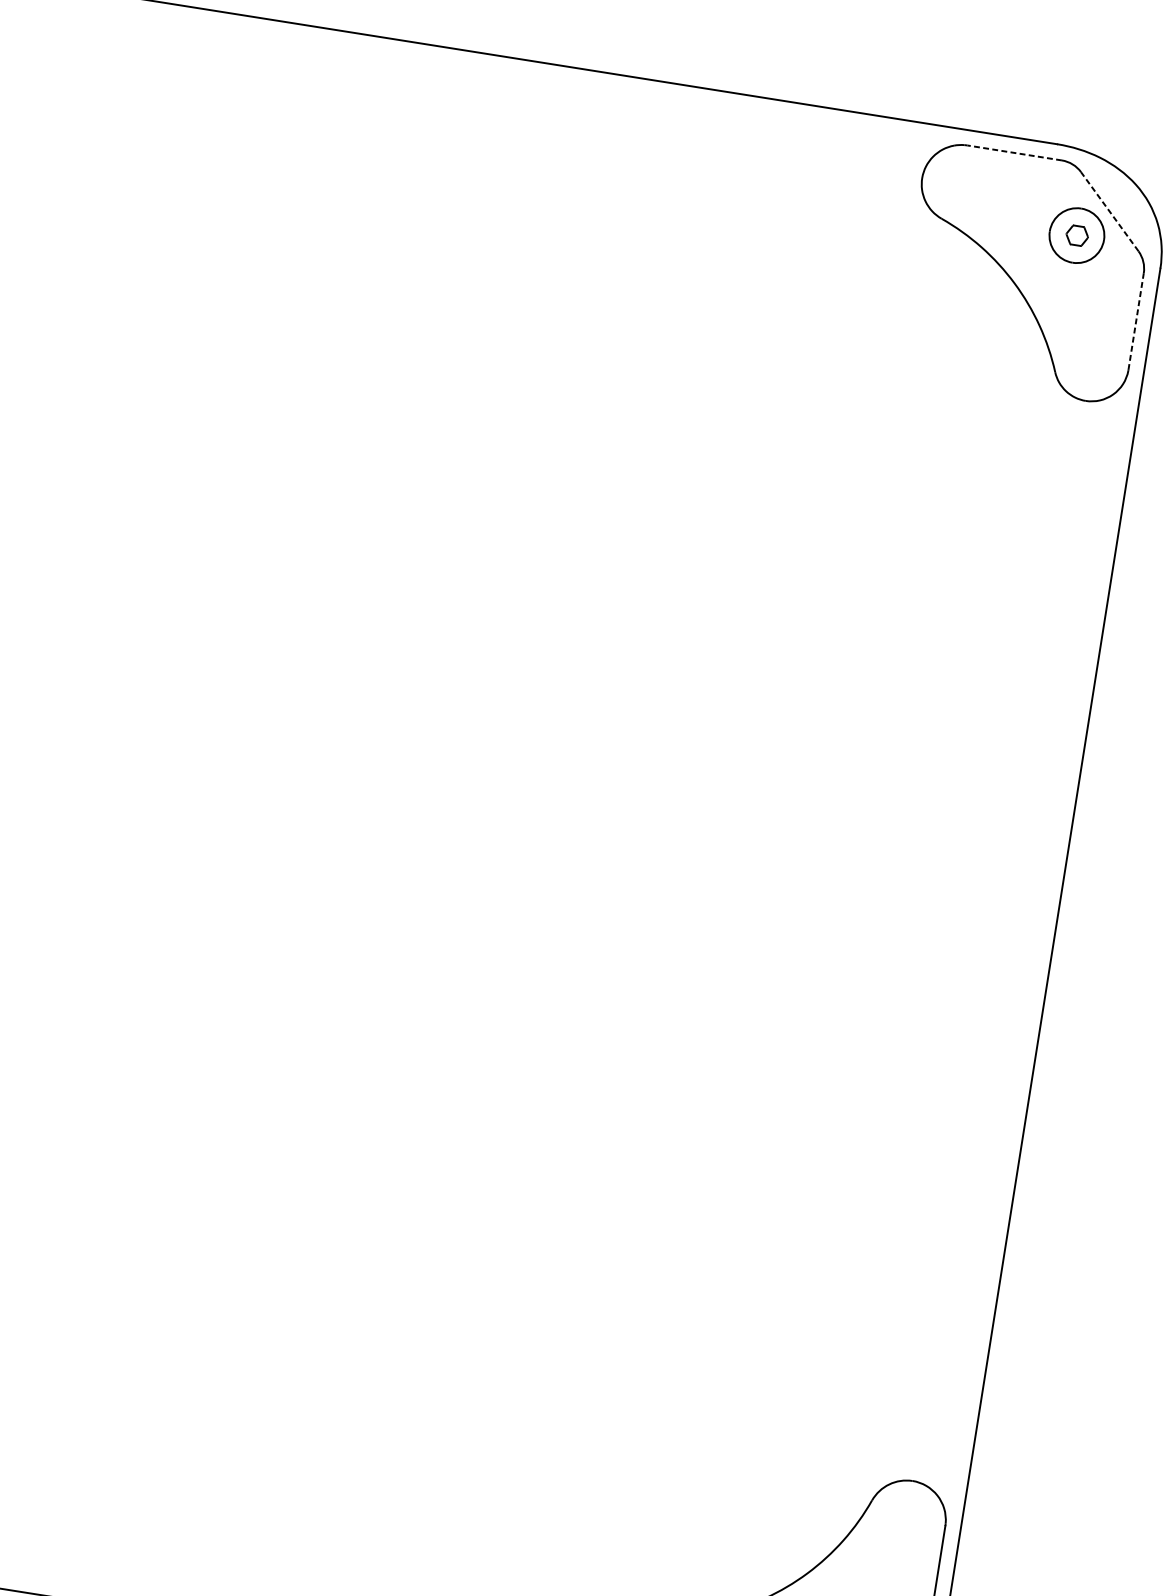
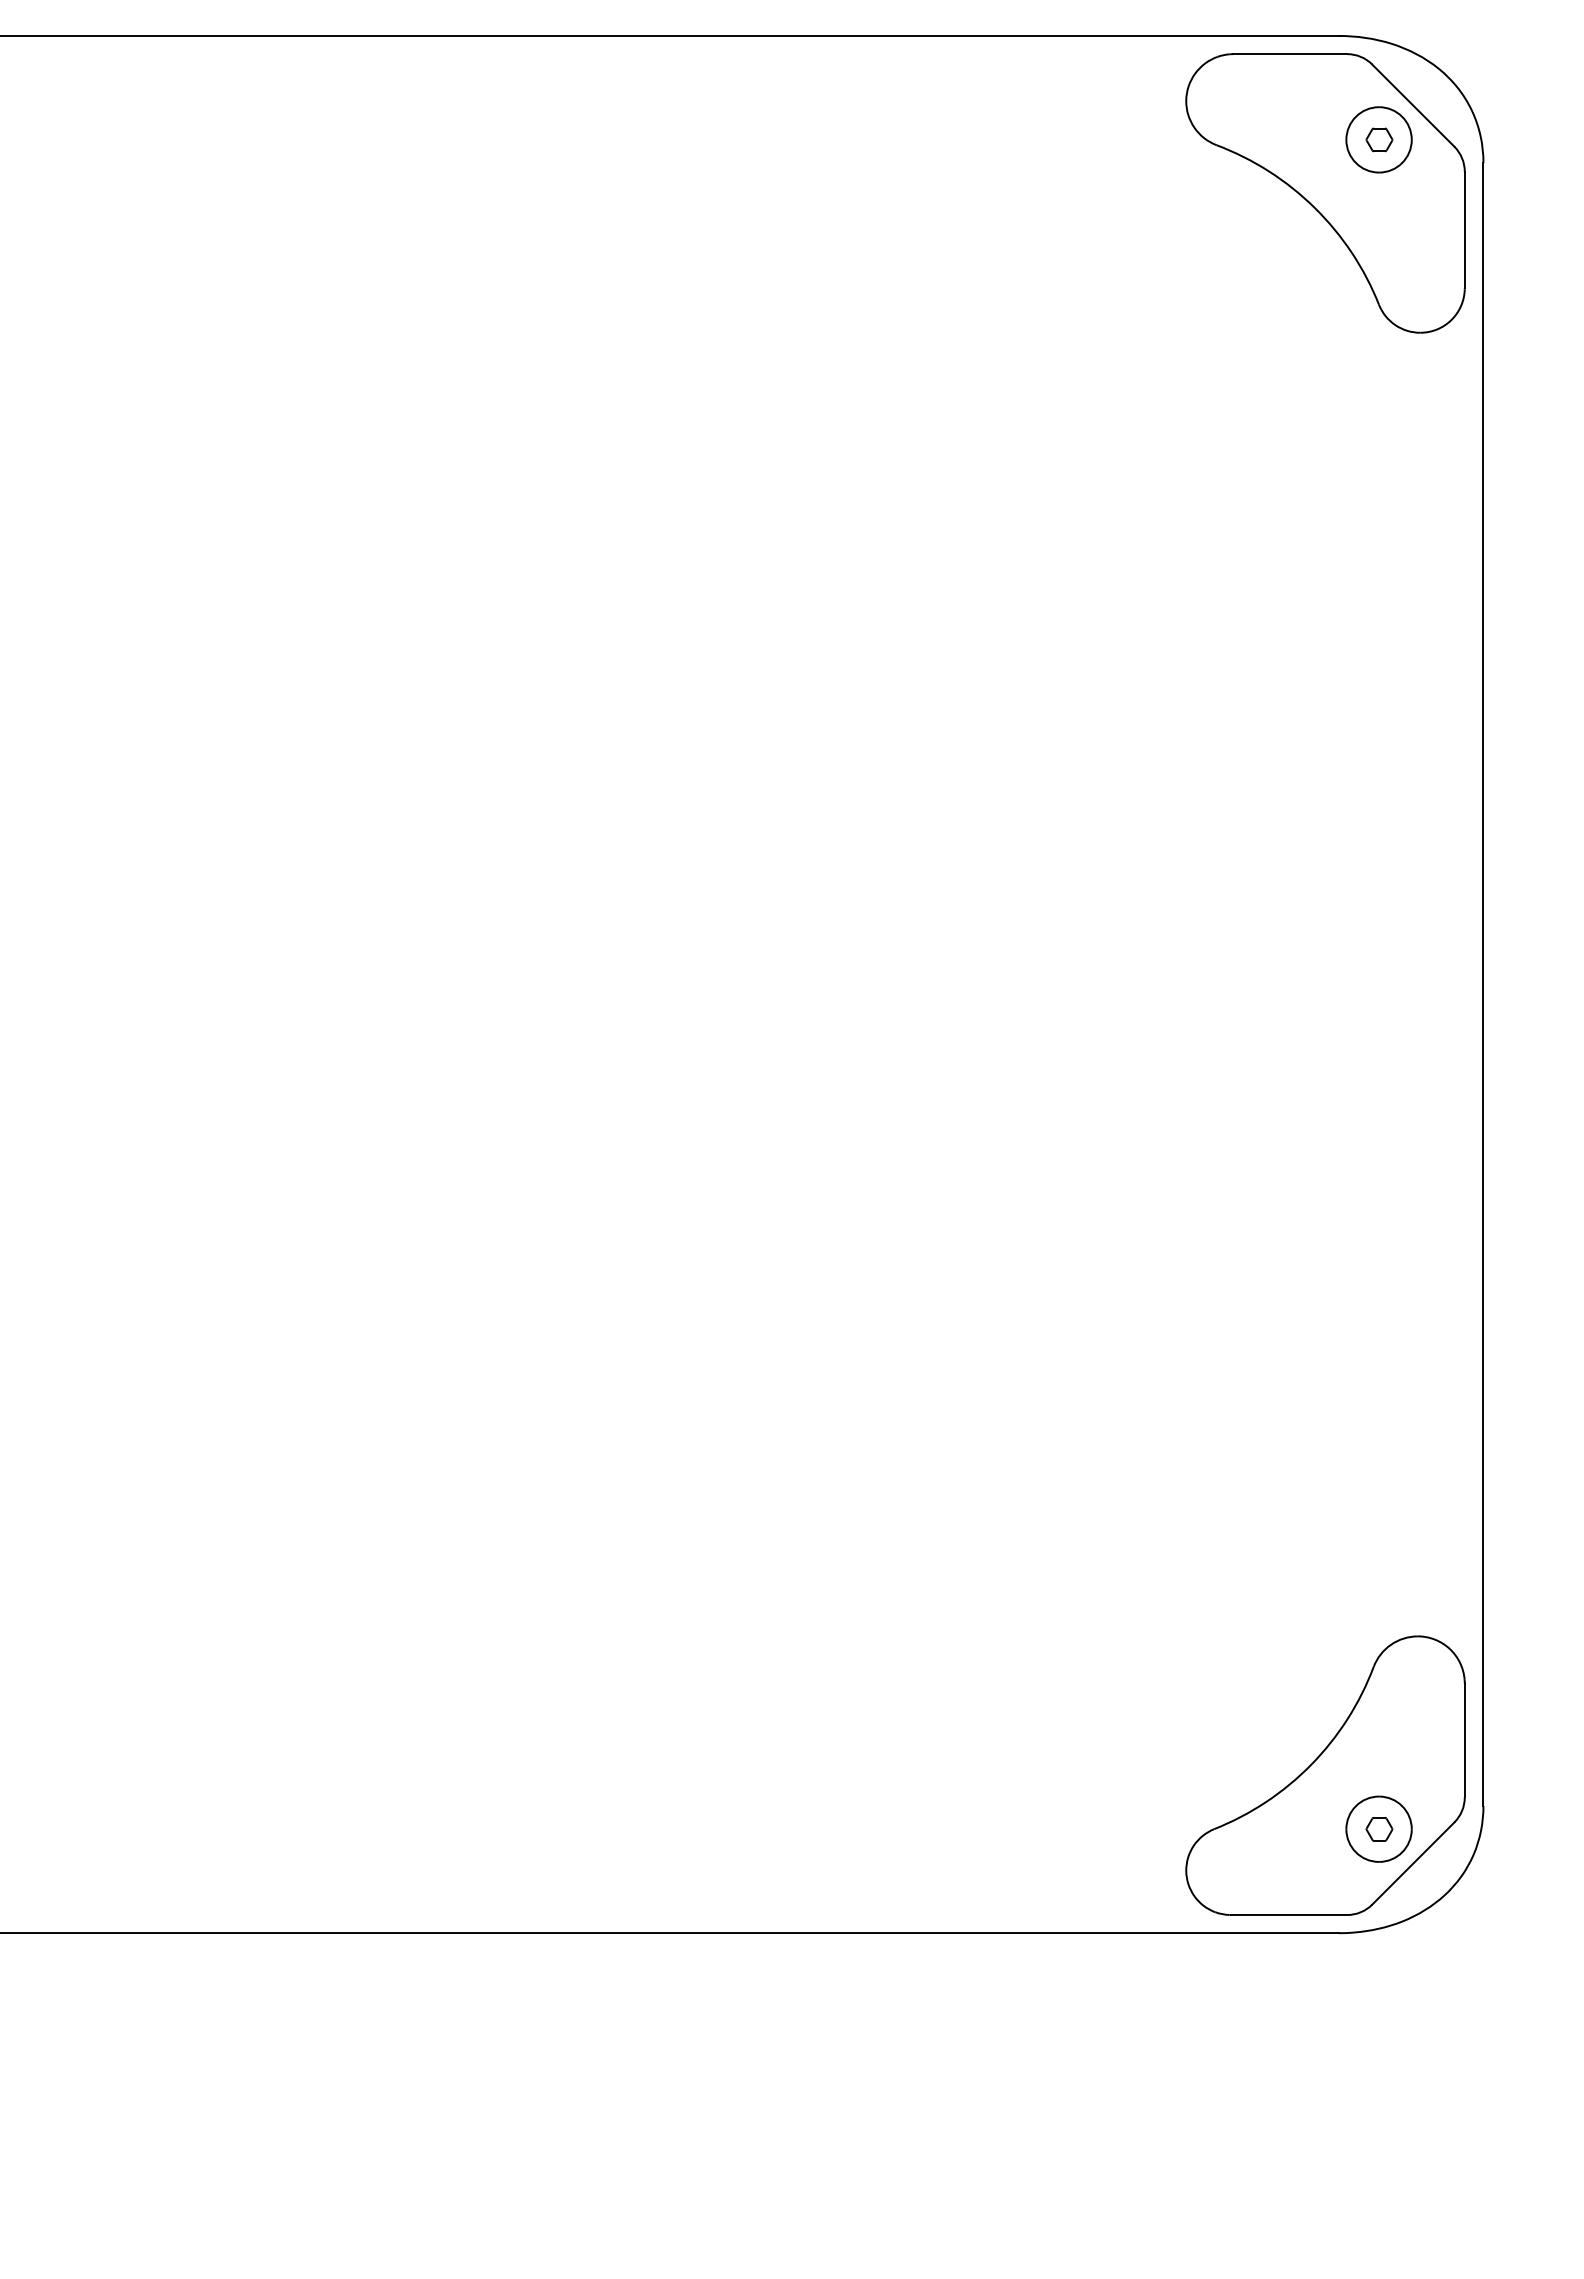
line: (1013, 153) -> (1289, 54), dashed -> solid
line: (1109, 211) -> (1412, 105), dashed -> solid
line: (1135, 321) -> (1464, 229), dashed -> solid

